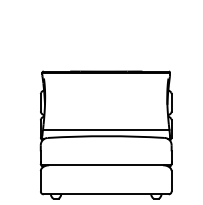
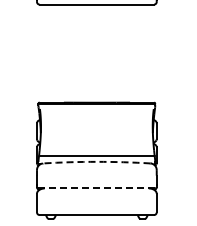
arc: (105, 135) -> (96, 161), solid -> dashed
line: (105, 165) -> (96, 188), solid -> dashed

